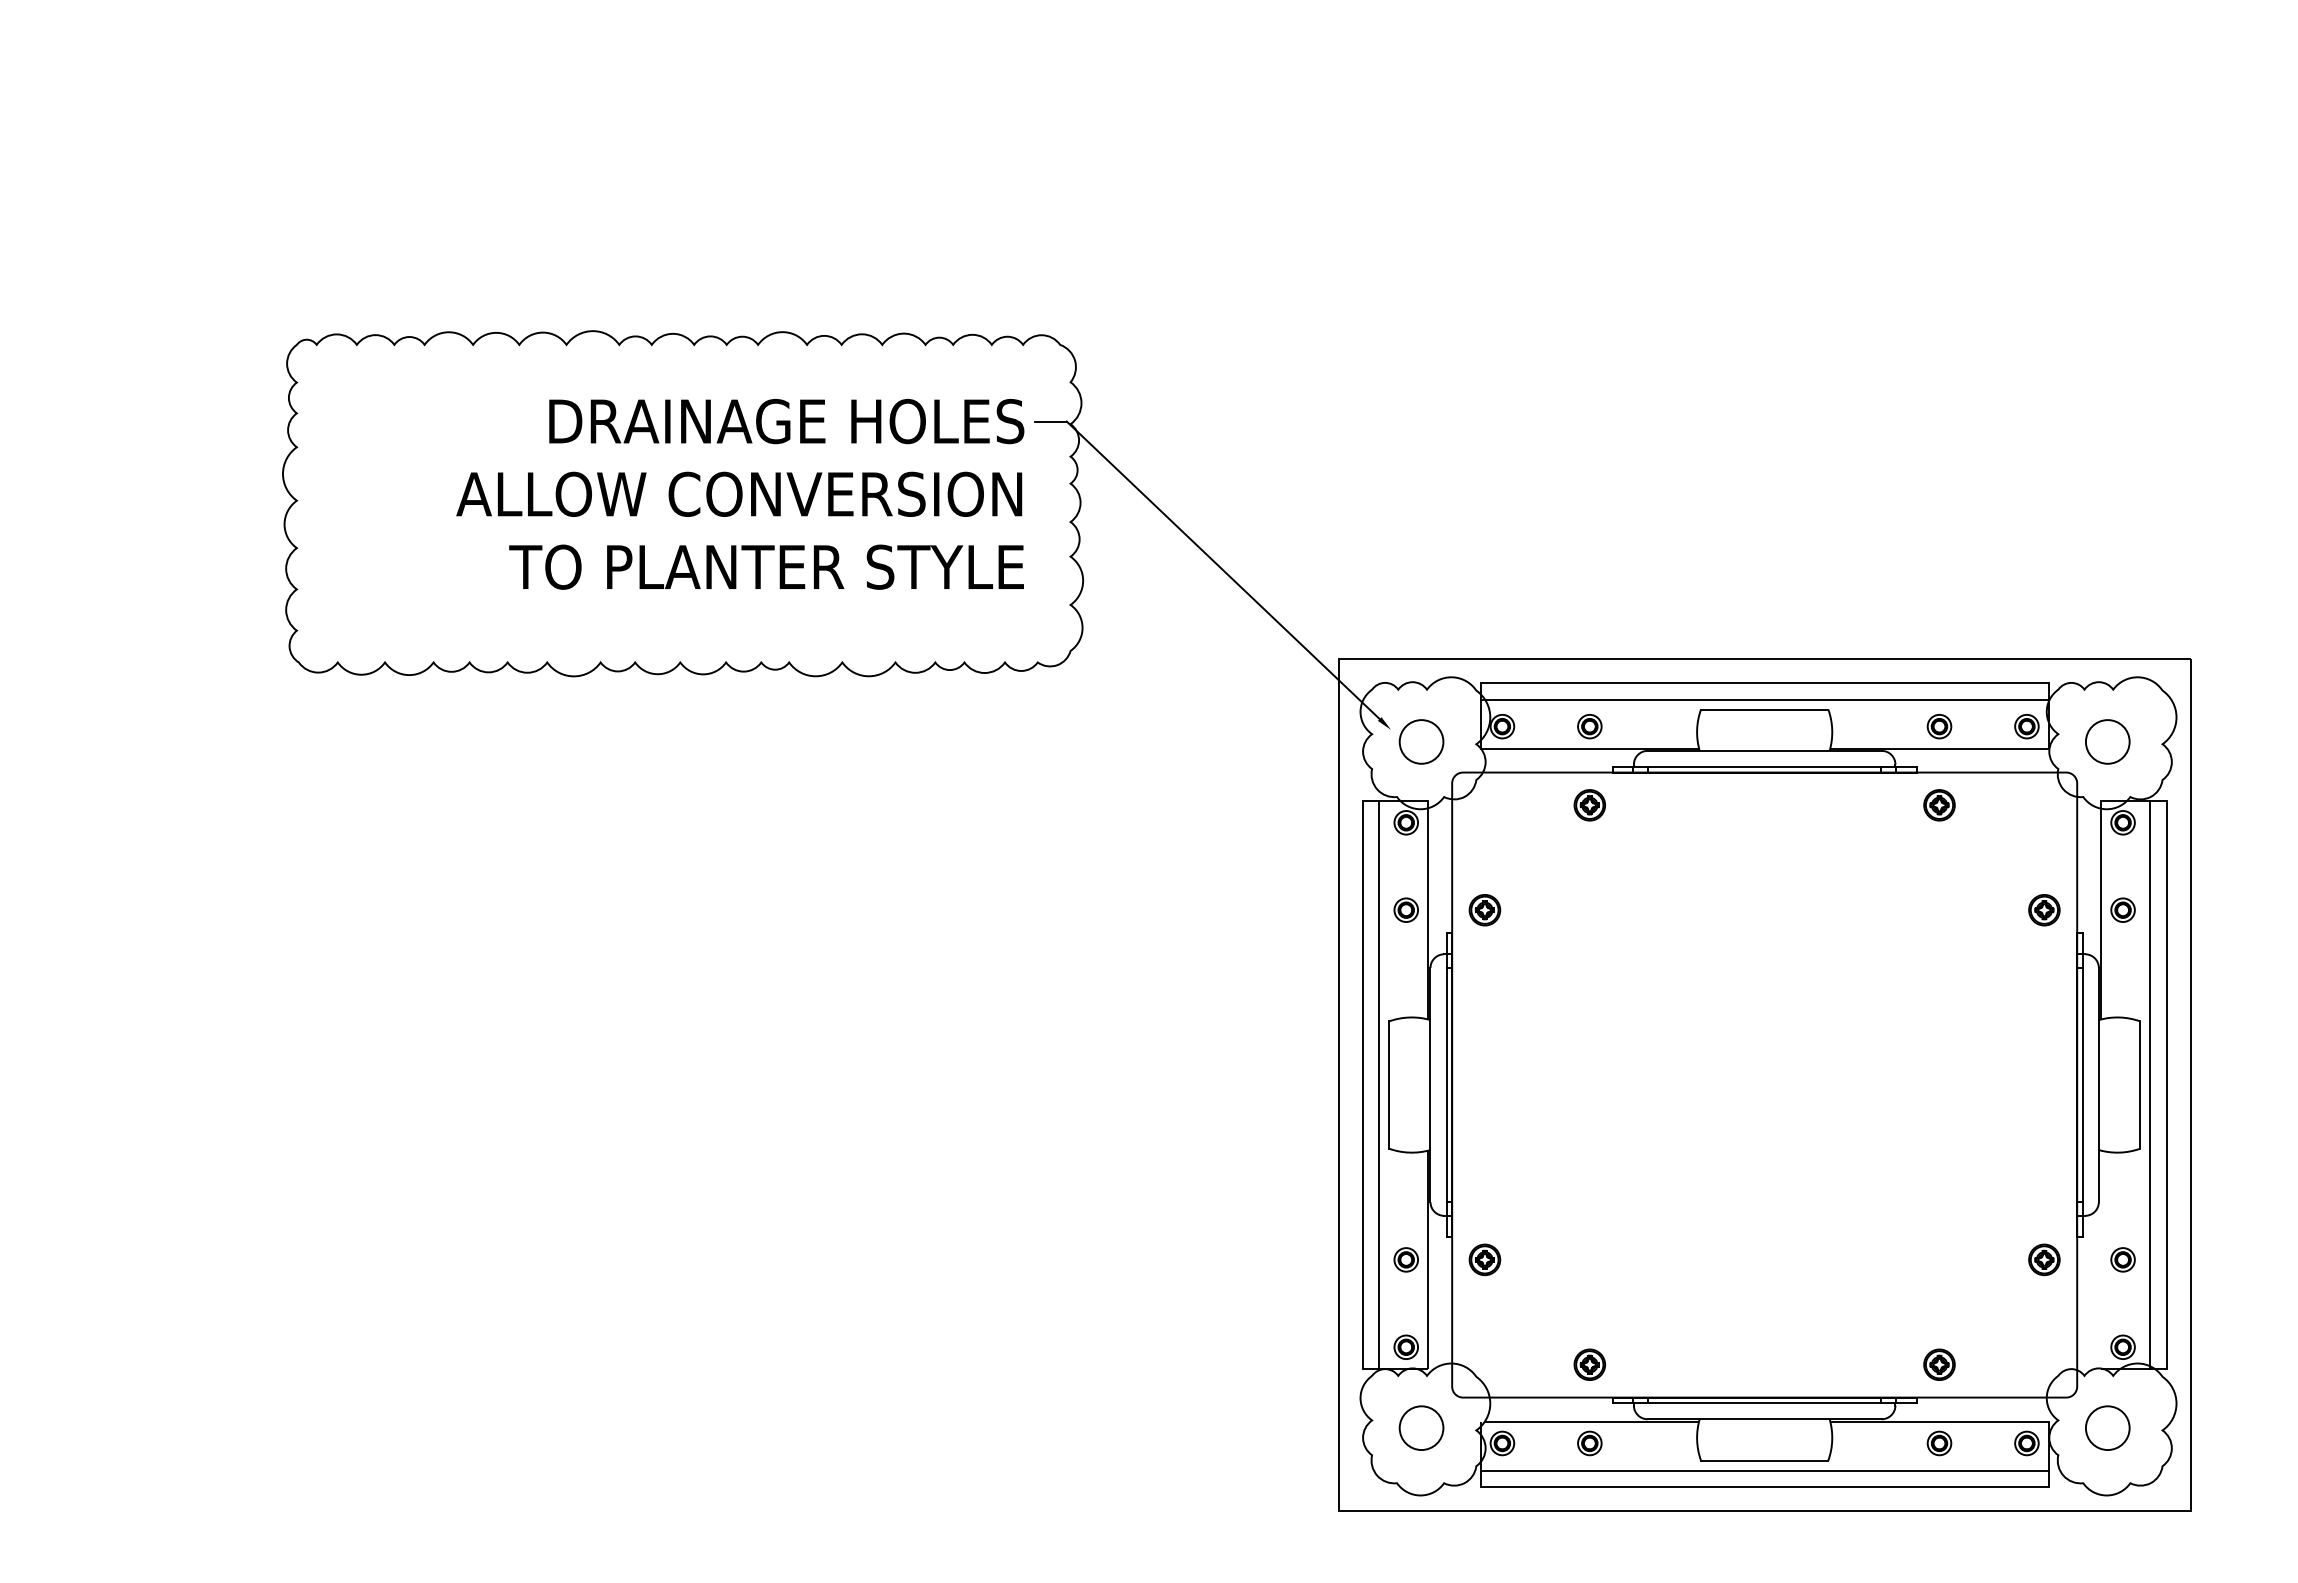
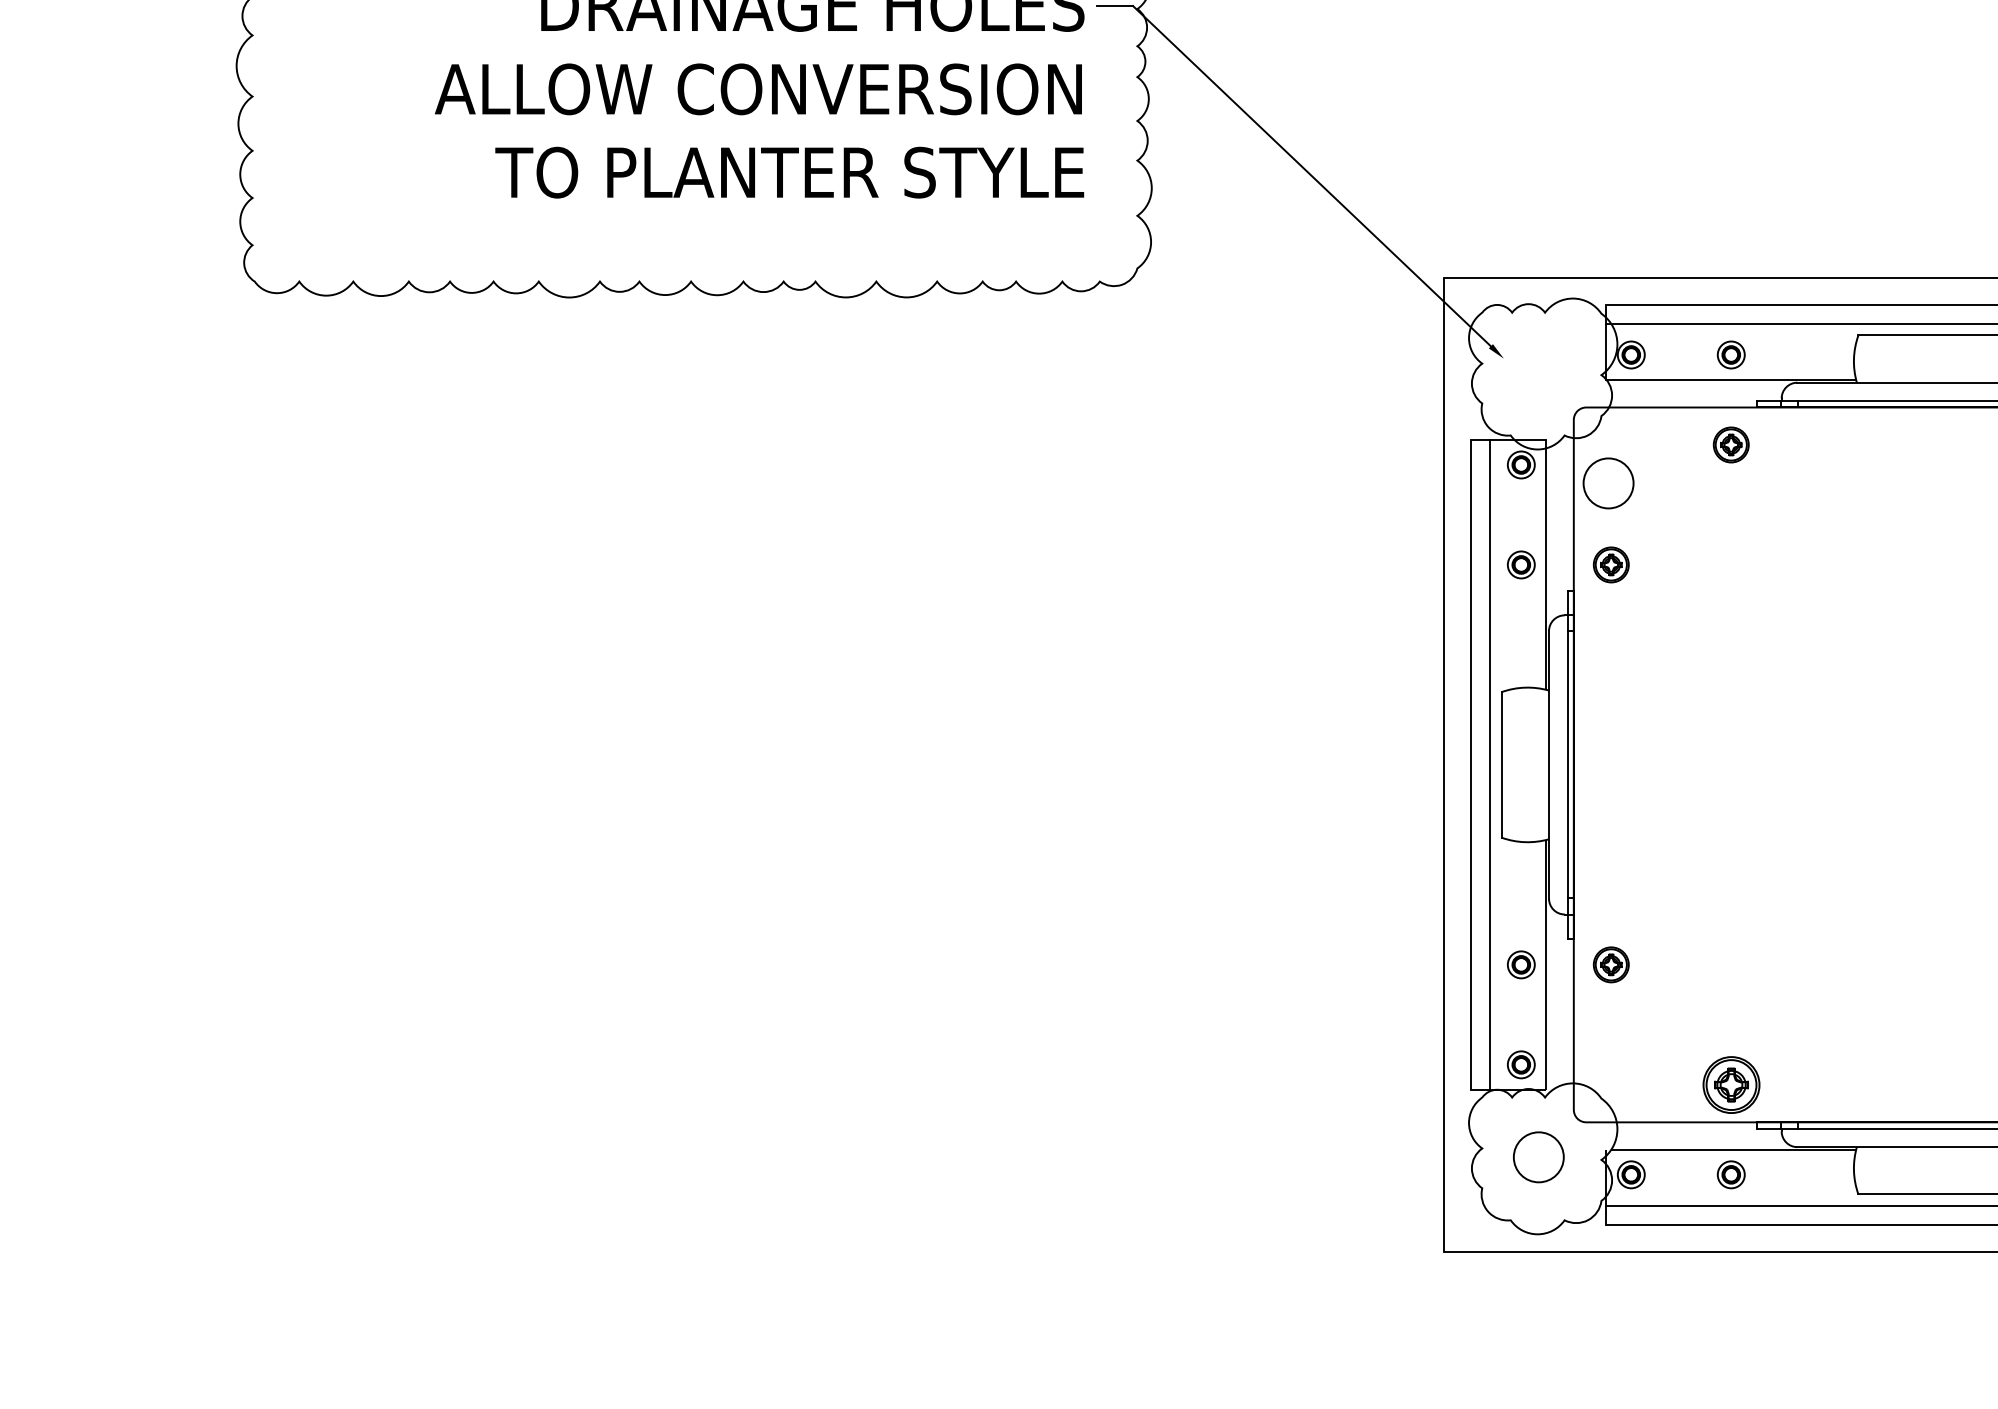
circle: (1421, 741) -> (1608, 482), moved
part: (1589, 1364) -> (1730, 1084), size x1.6

